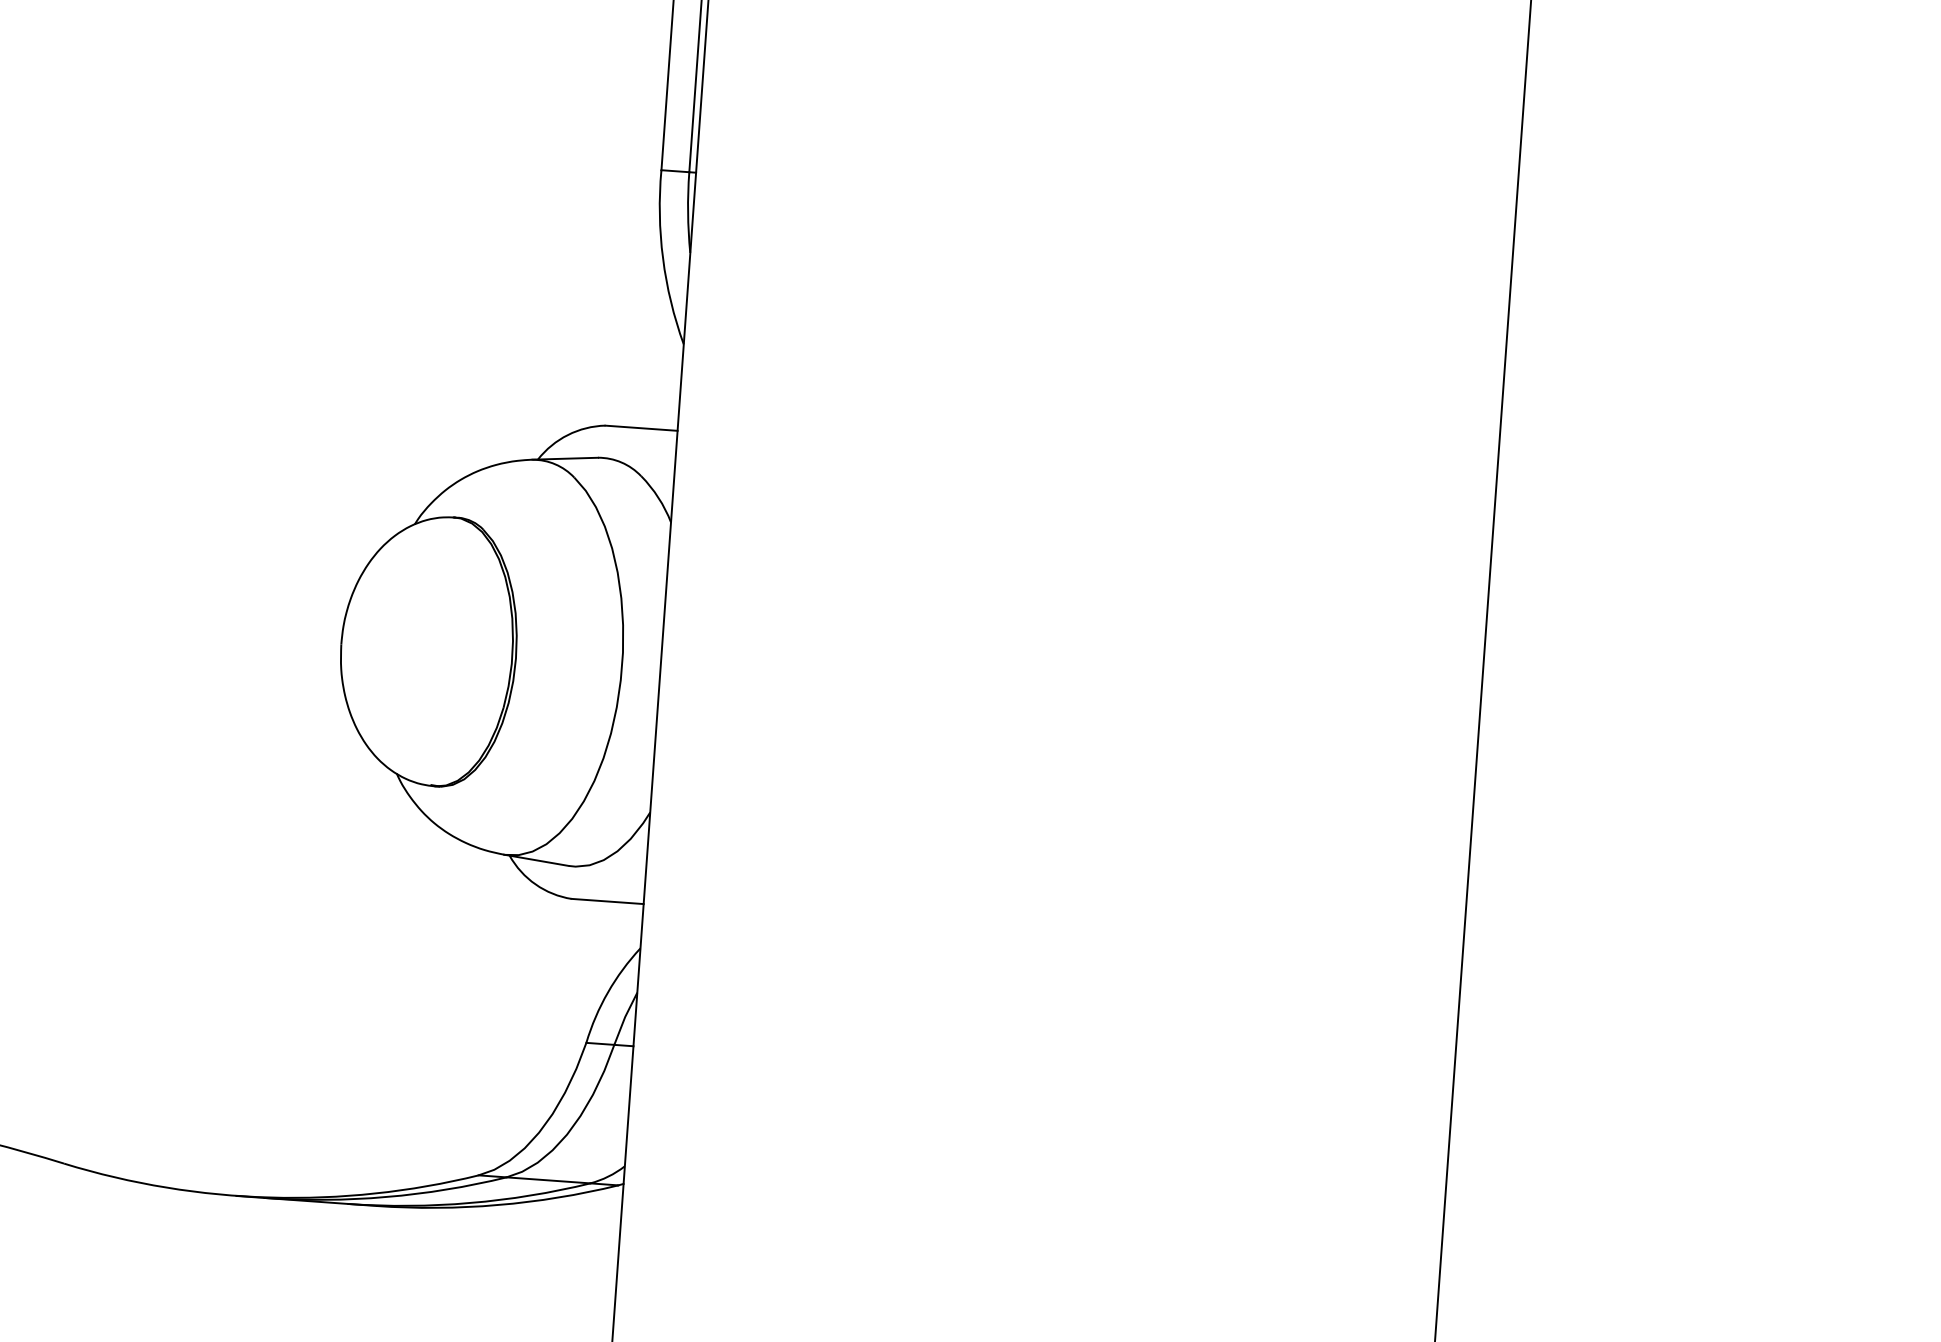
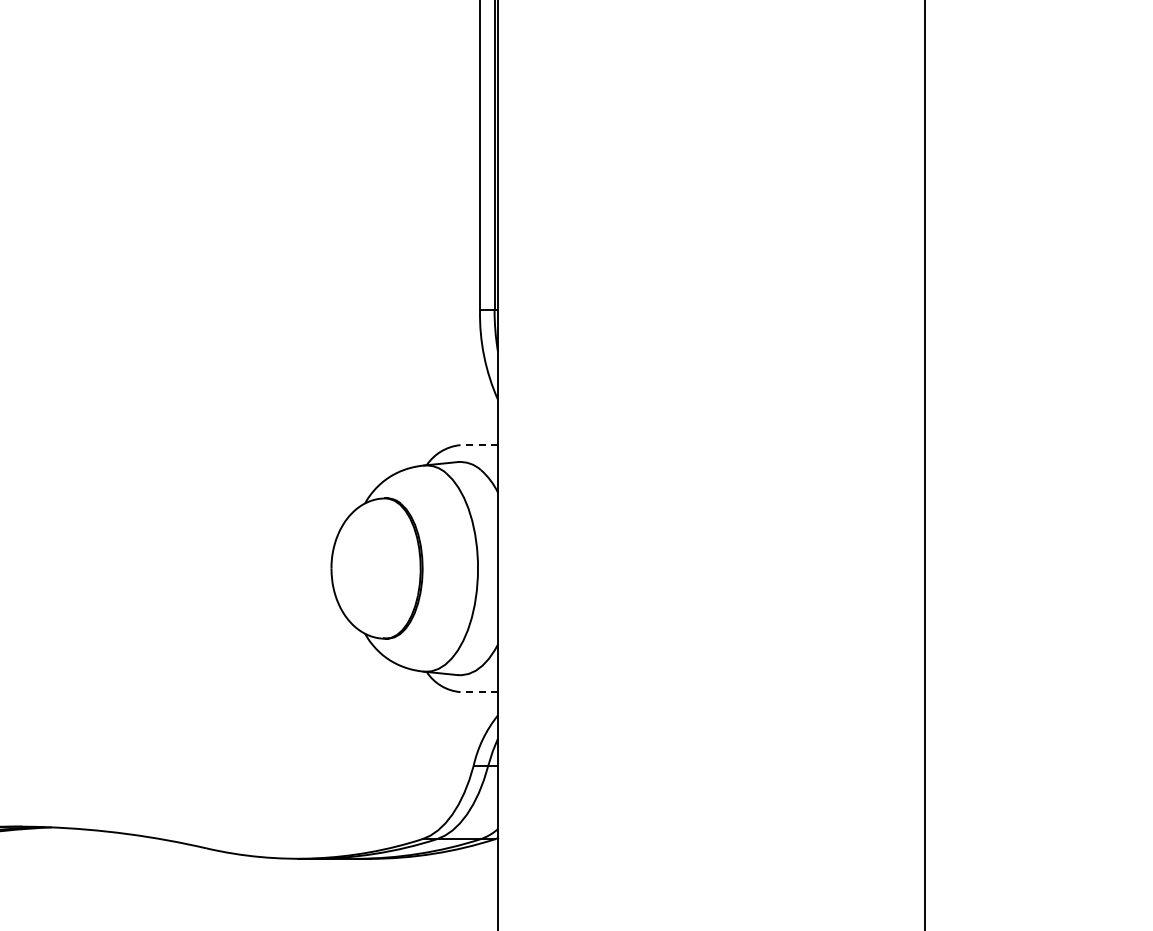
line: (641, 428) -> (479, 445), solid -> dashed
line: (607, 902) -> (479, 692), solid -> dashed

